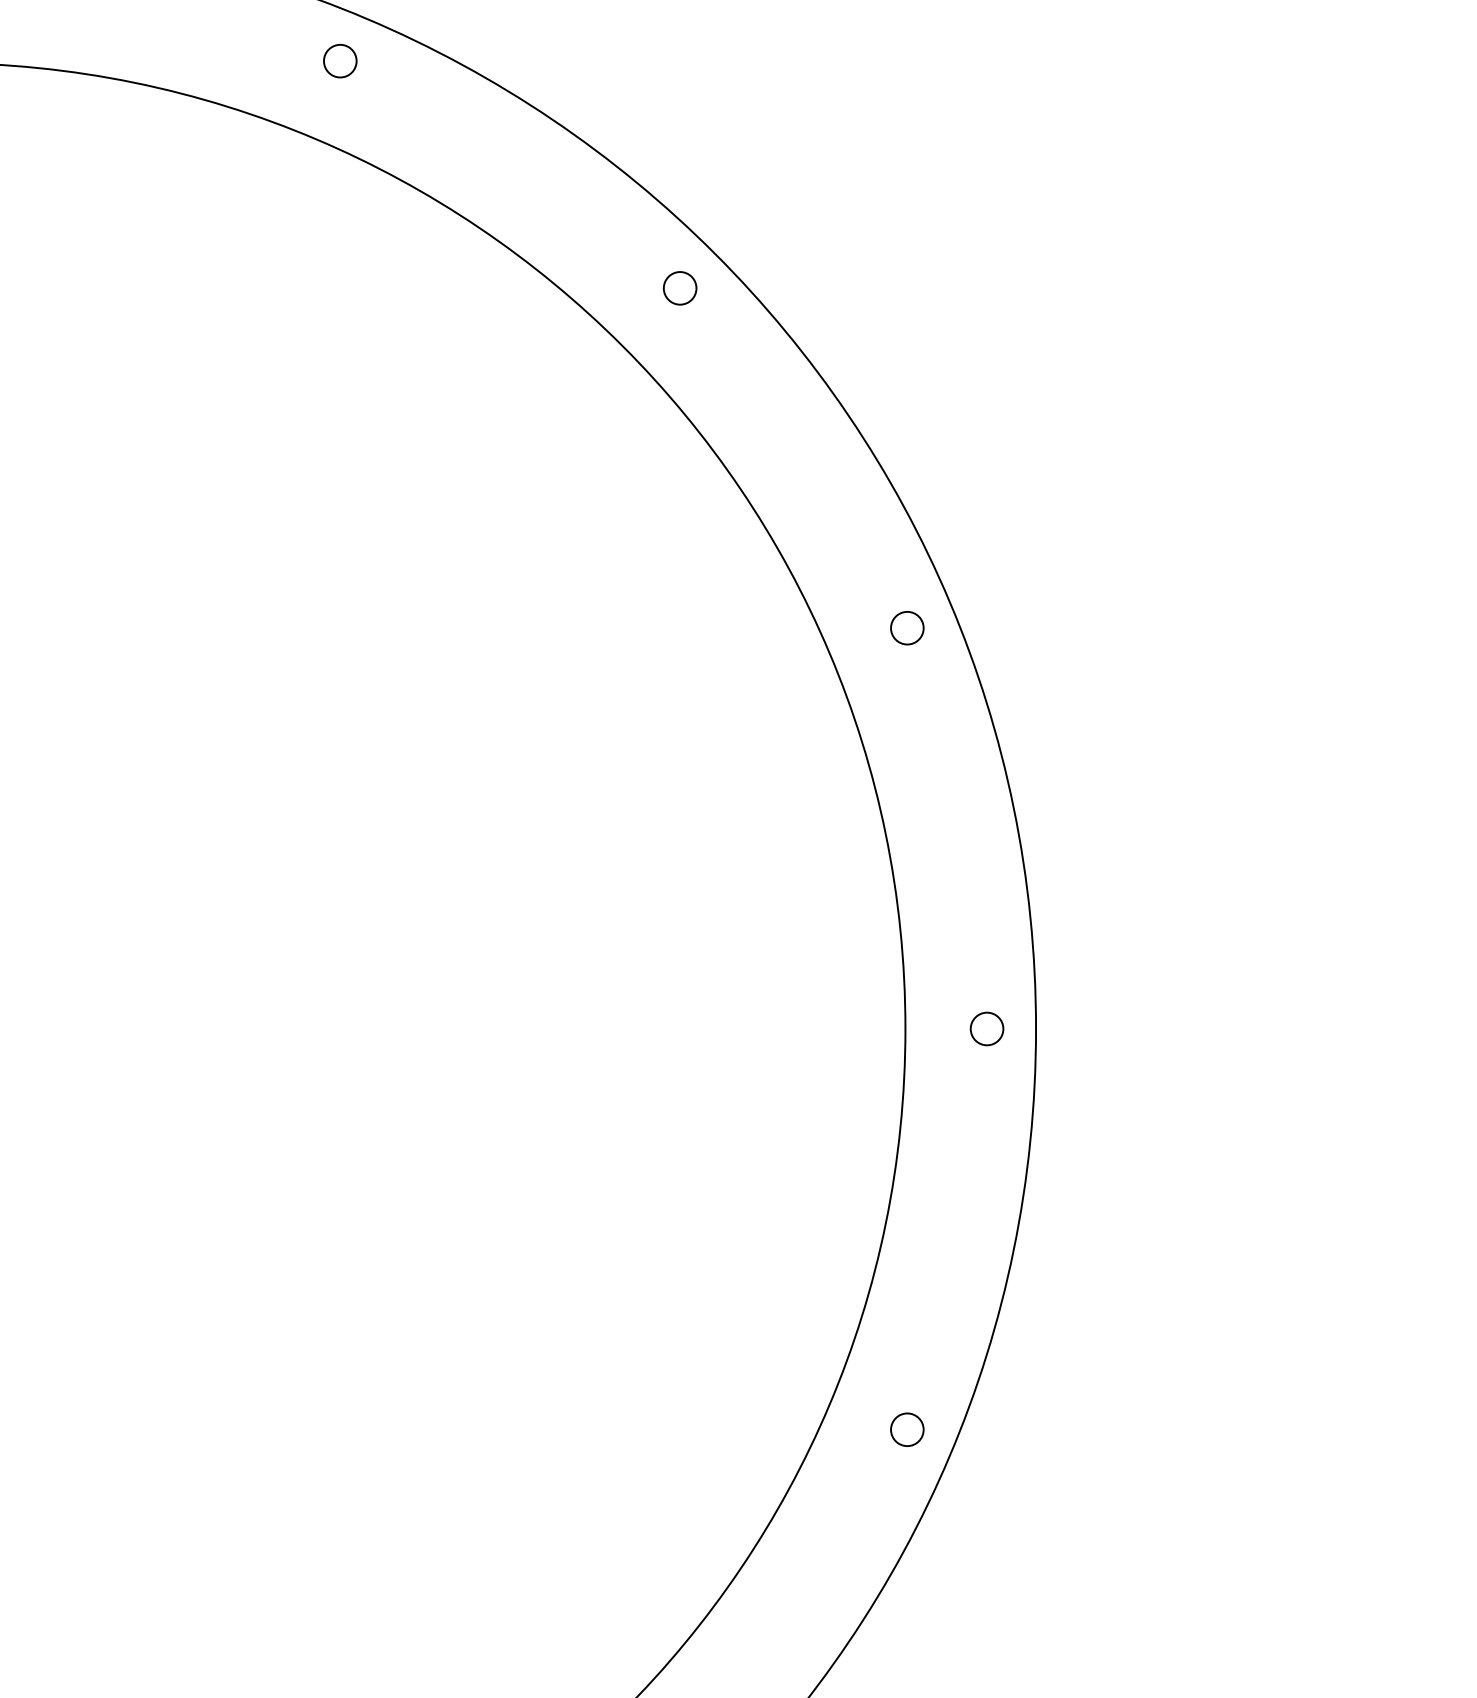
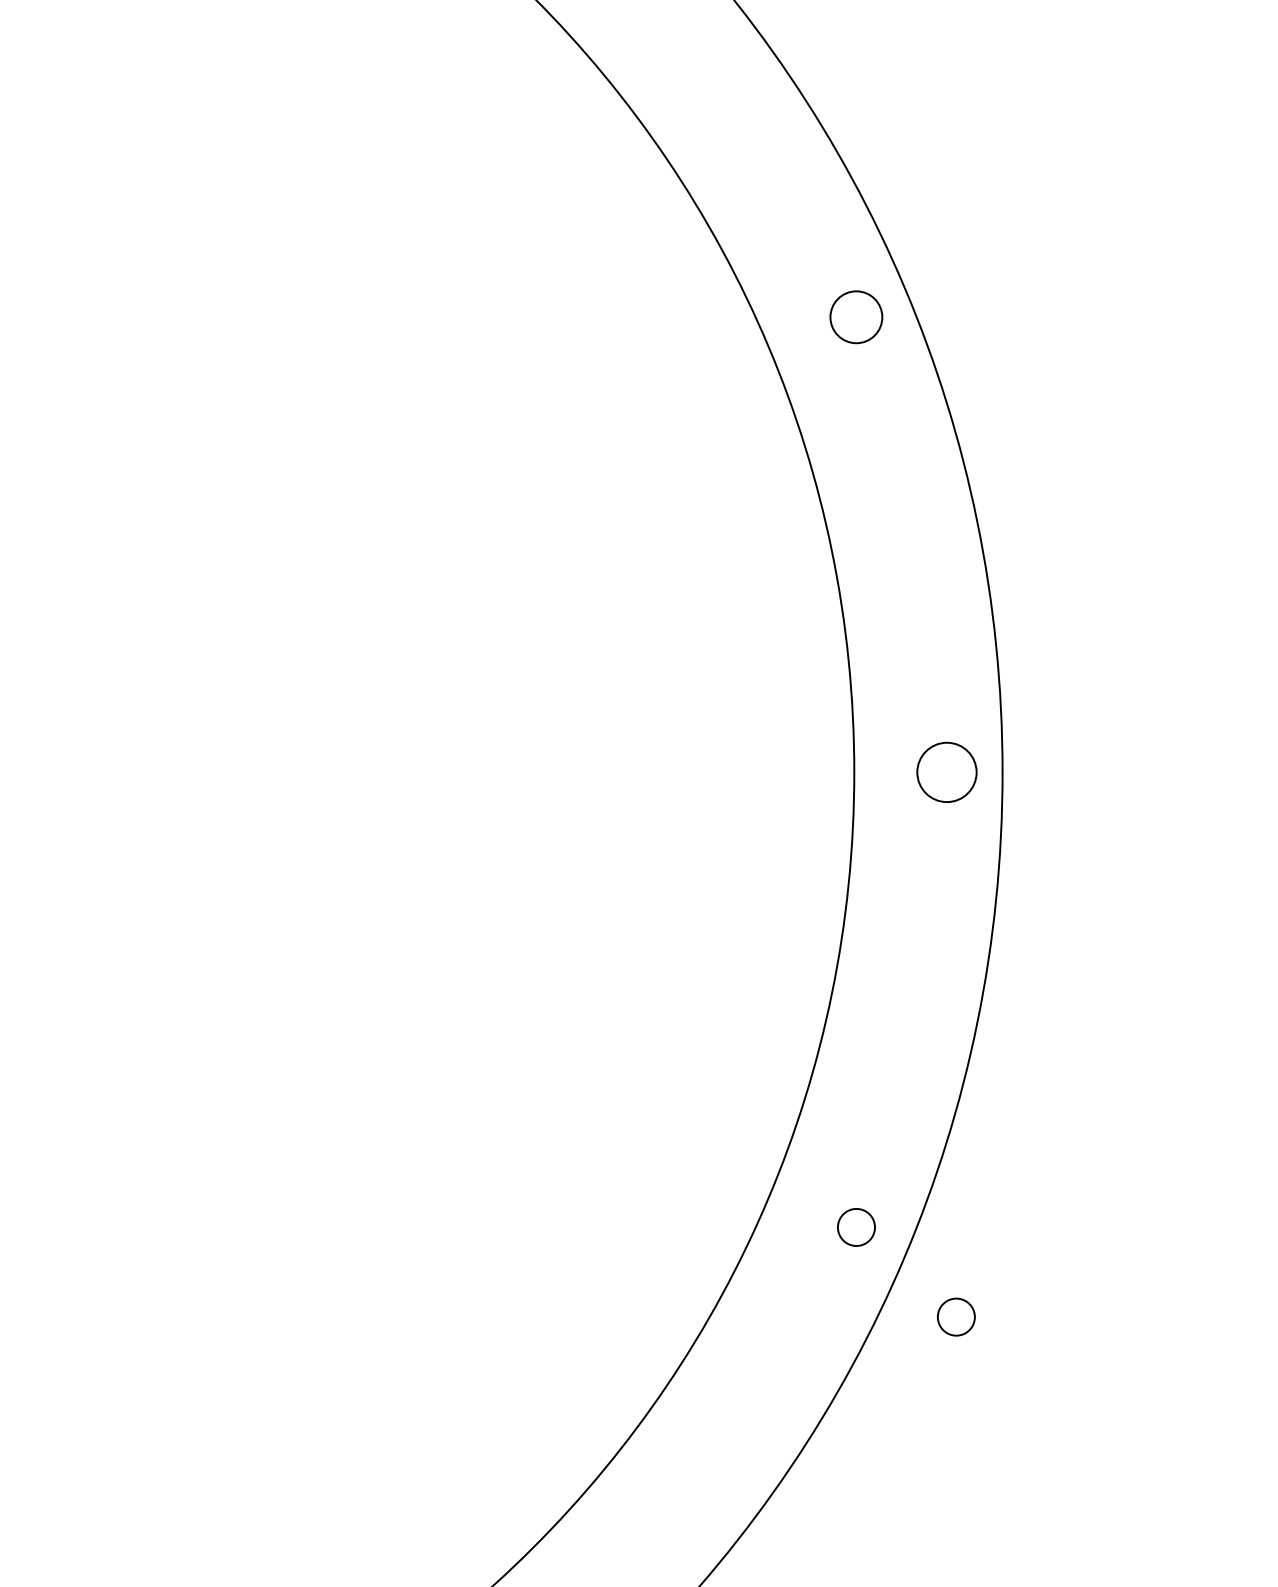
circle: (907, 628) -> (856, 317), size x1.4
circle: (986, 1028) -> (946, 771), size x1.6
circle: (995, 1508) -> (956, 1316), added

